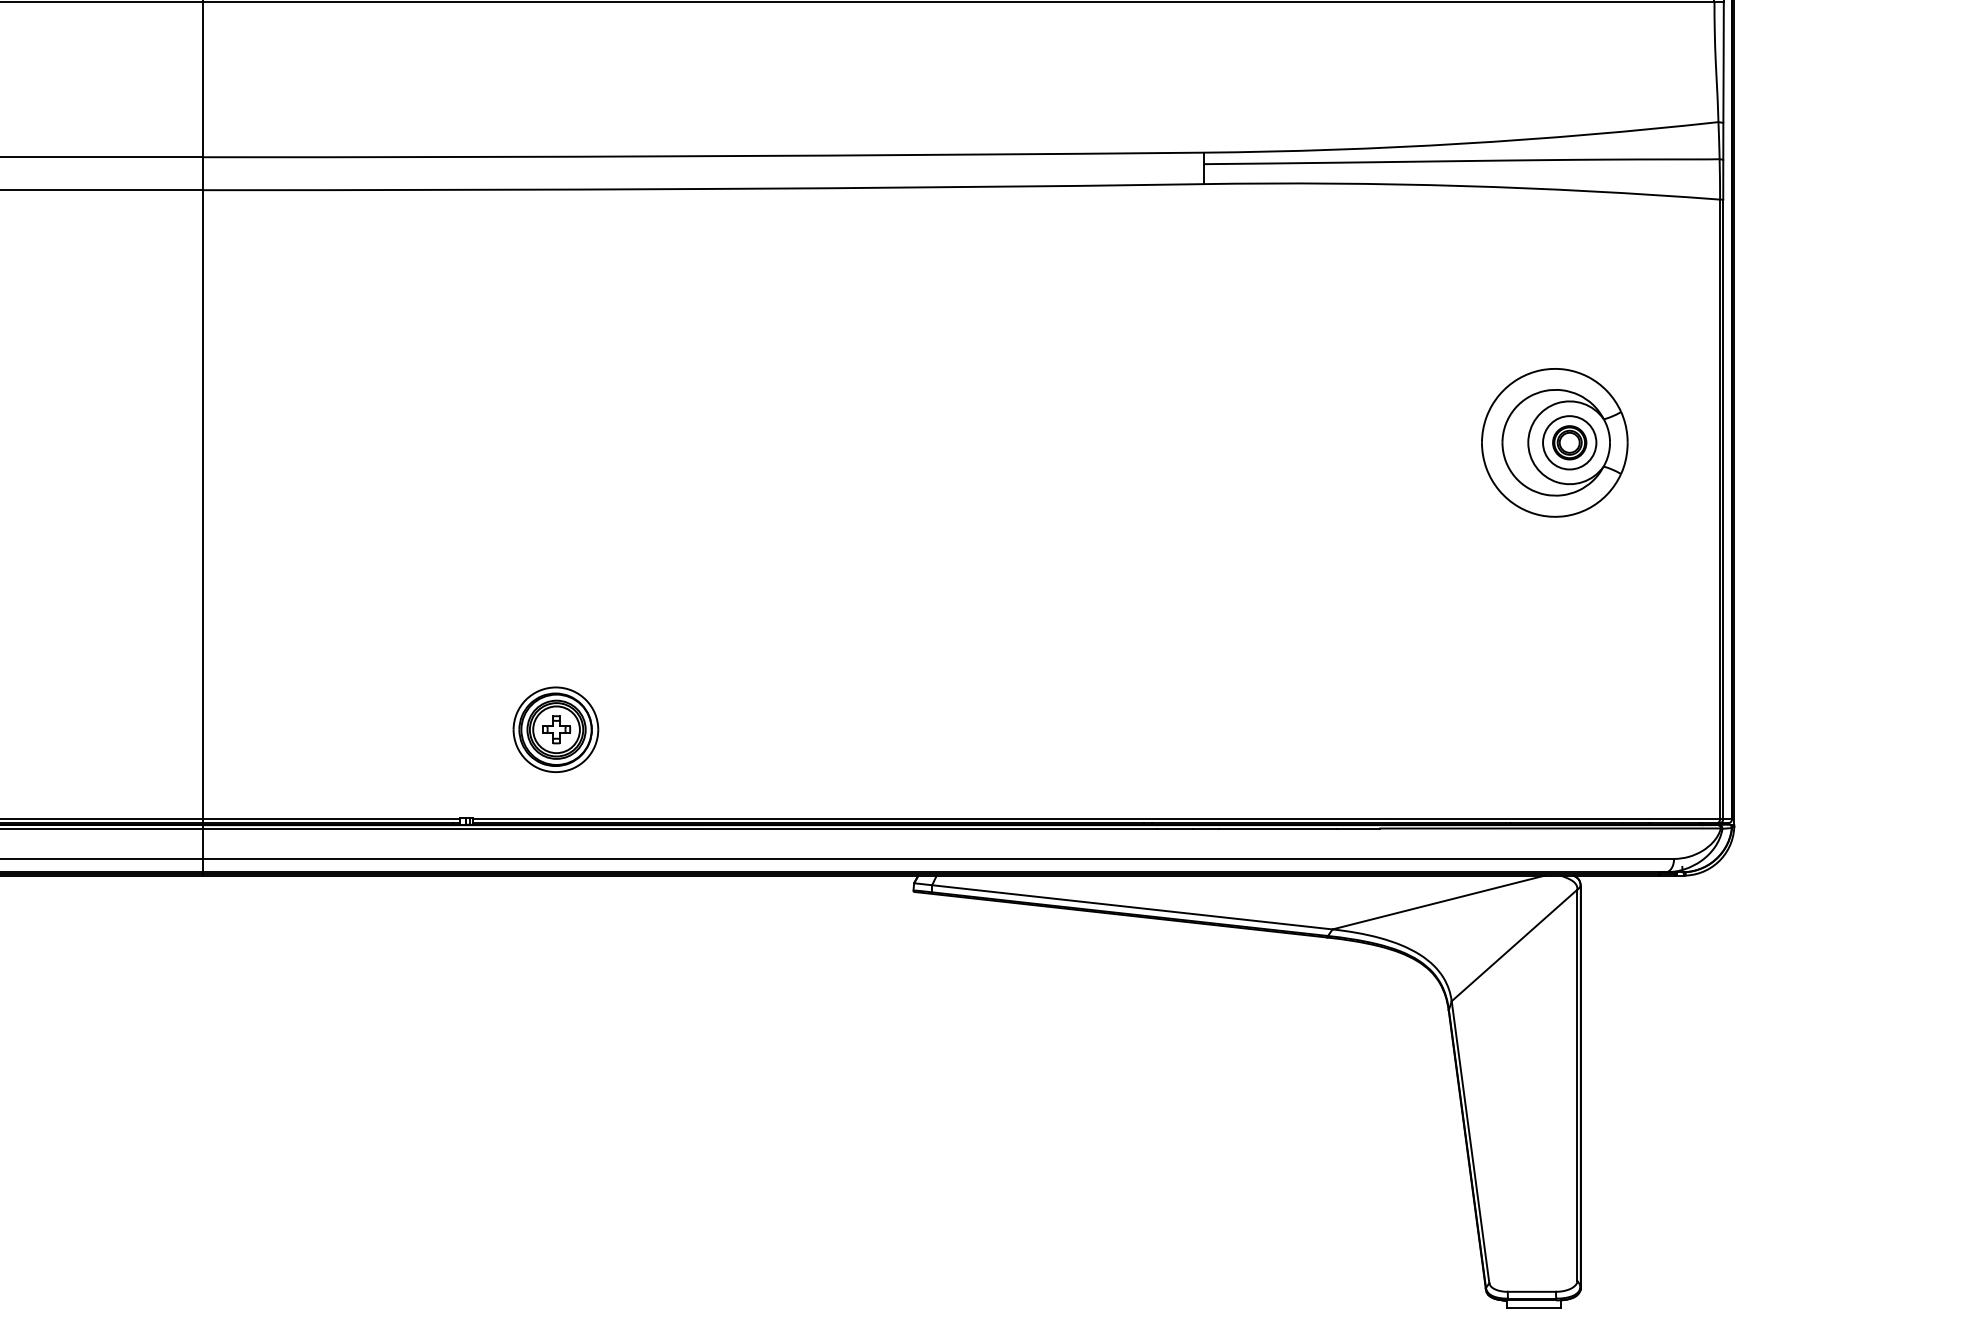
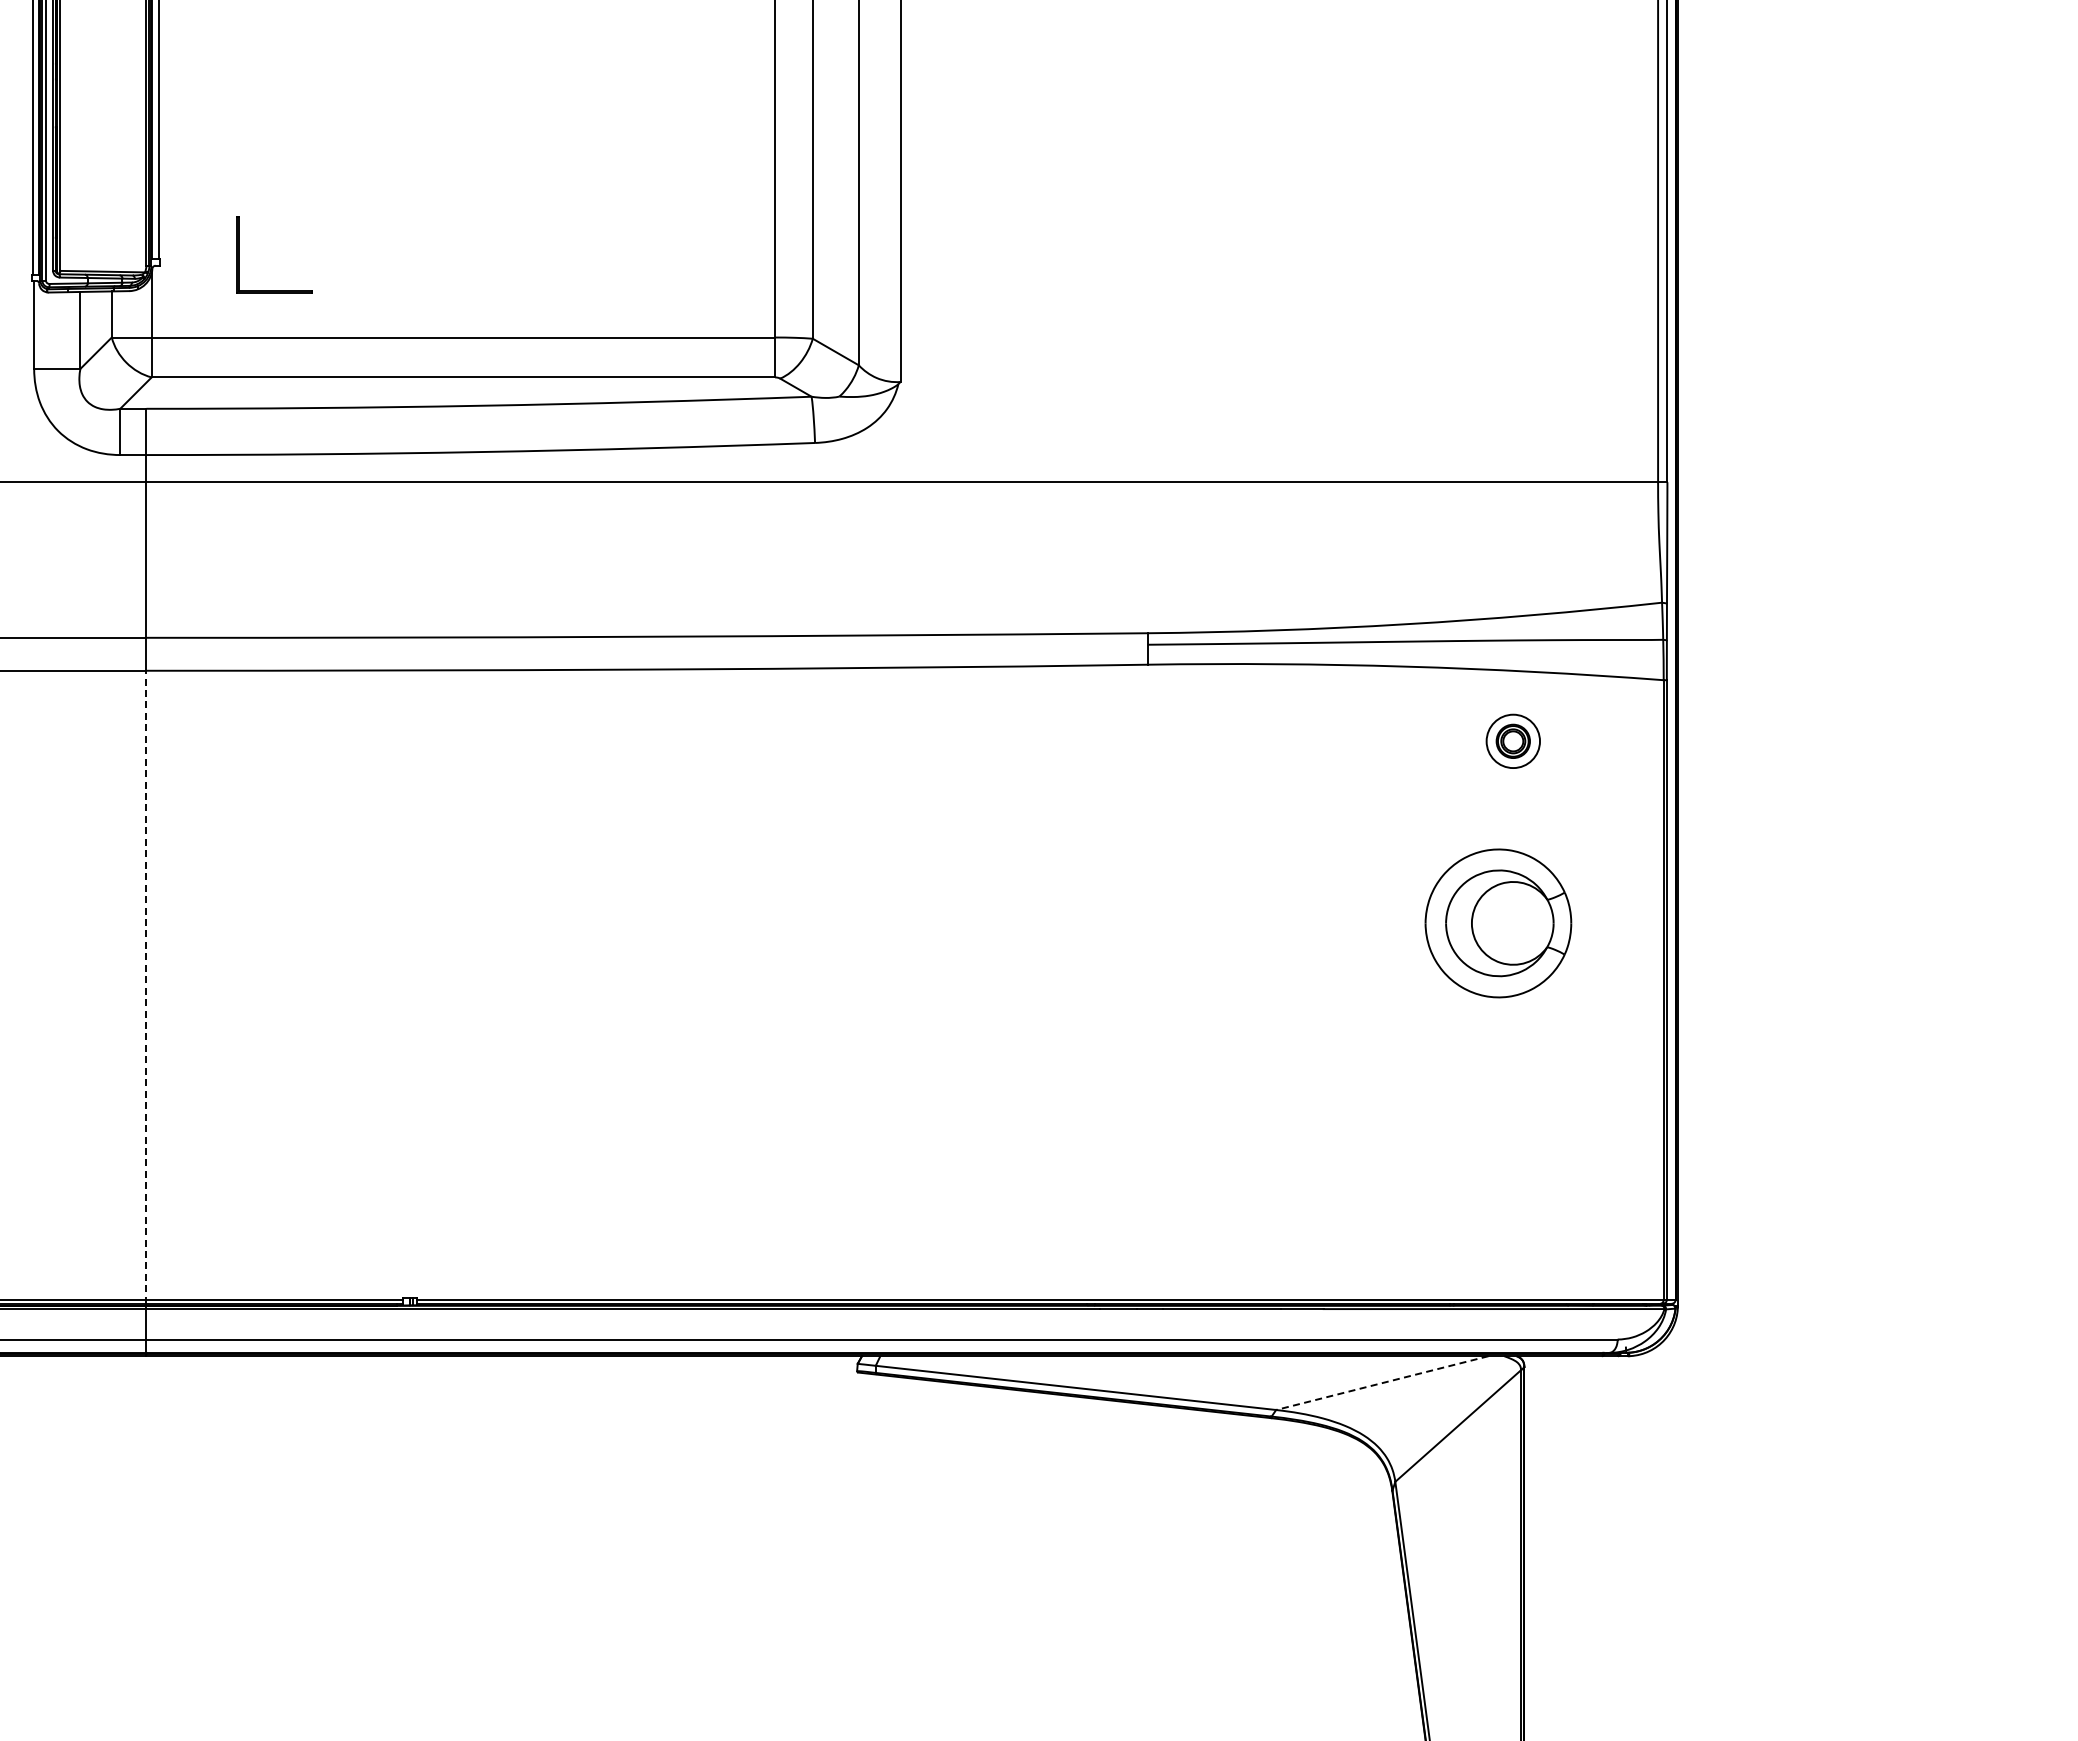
part: (1568, 441) -> (1512, 740), moved
line: (202, 506) -> (146, 987), solid -> dashed
part: (555, 729) -> (499, 1210), removed
line: (1438, 902) -> (1382, 1383), solid -> dashed

